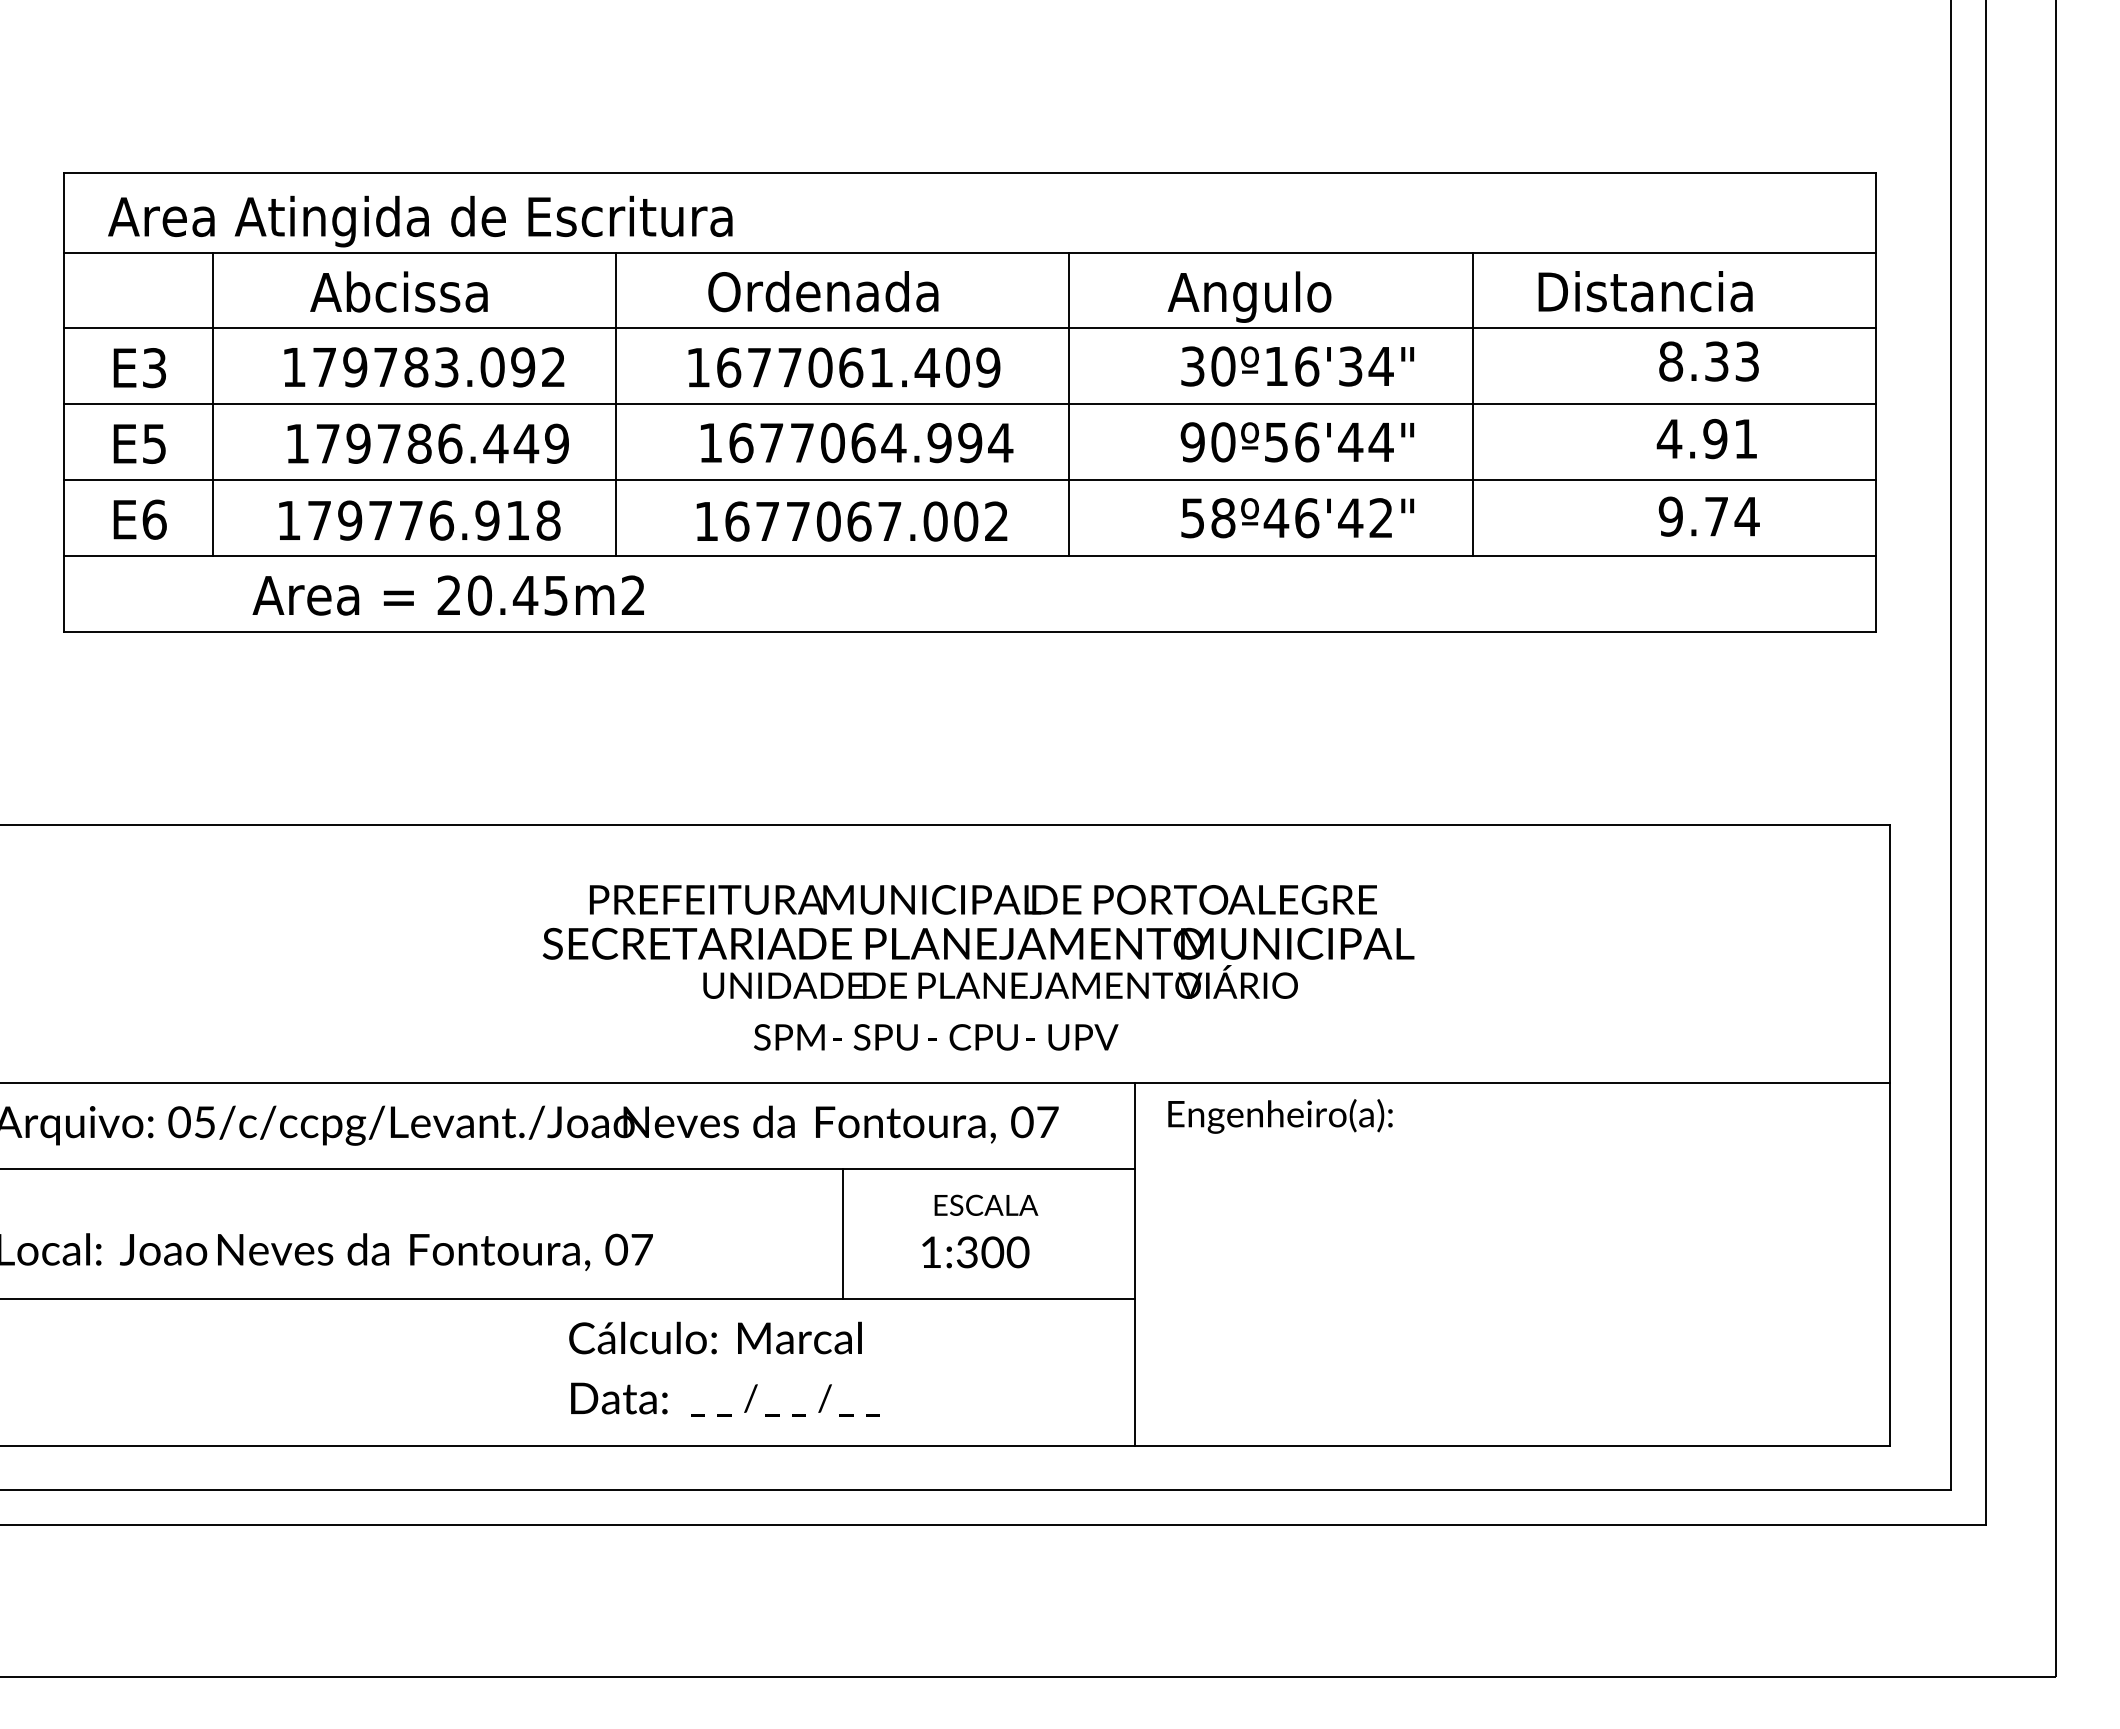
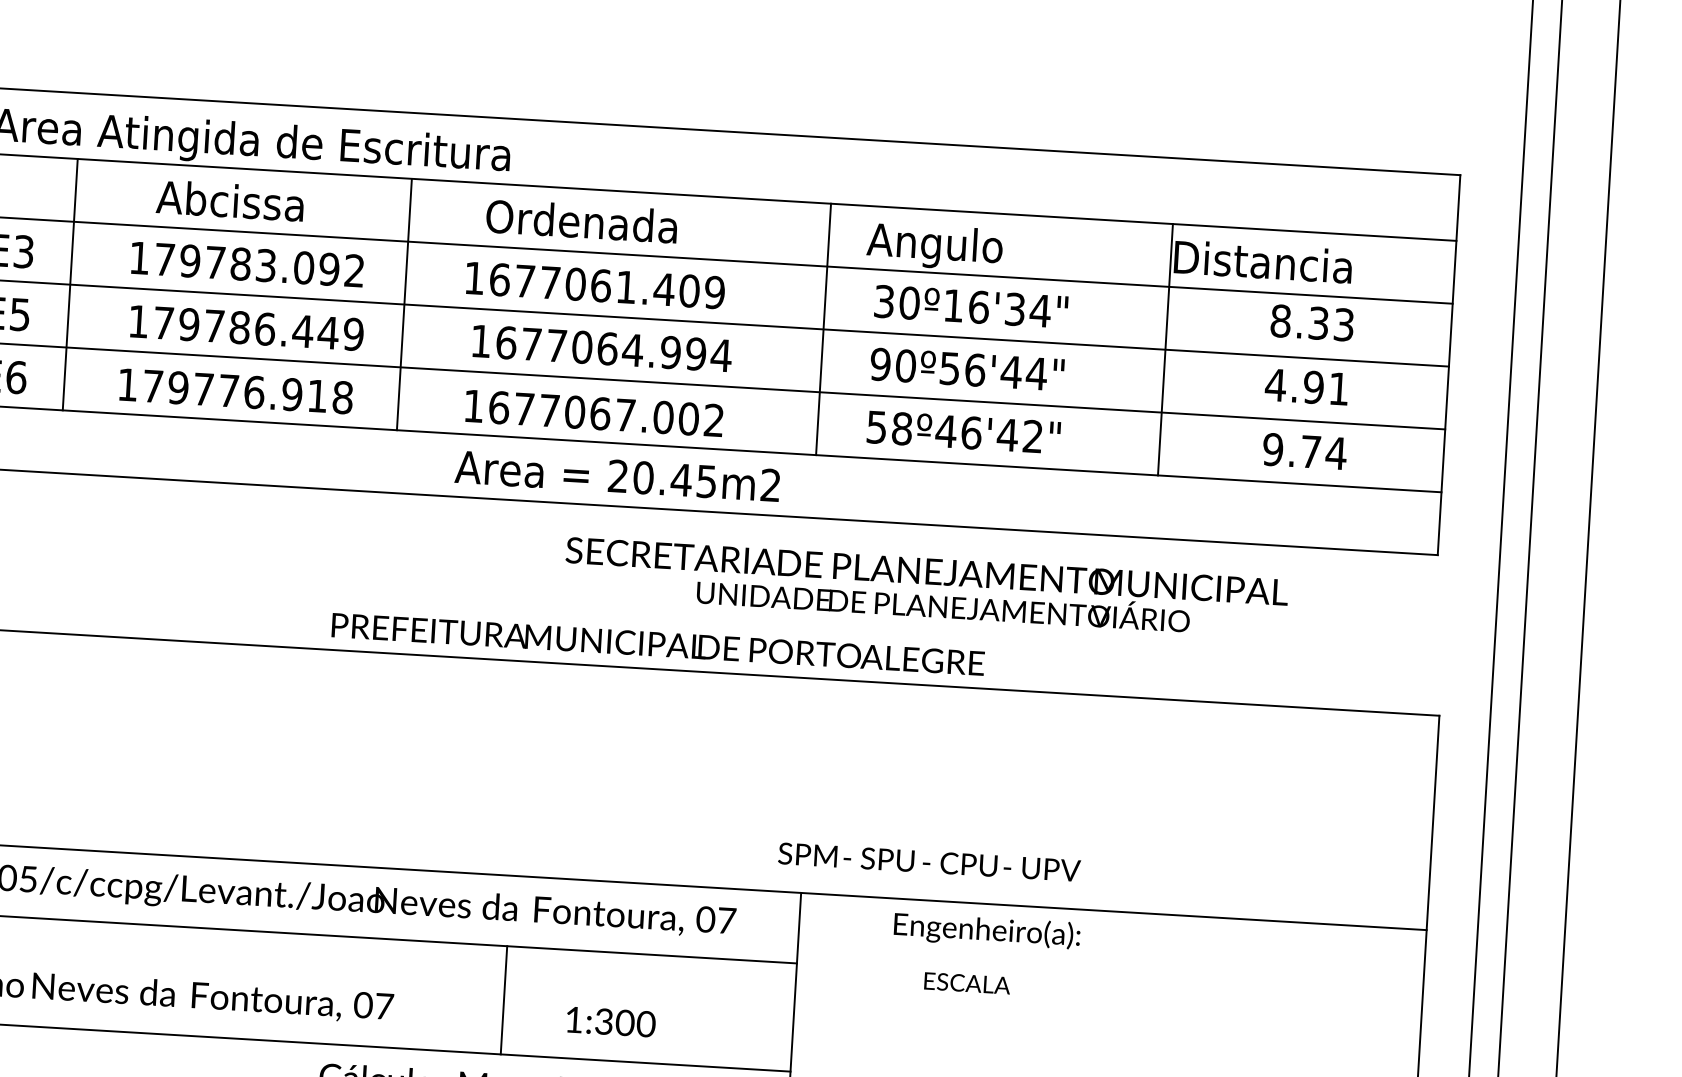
line: (1068, 403) -> (823, 328), moved
line: (1473, 403) -> (1165, 349), moved
text: (447, 595) -> (616, 476), moved
text: (983, 899) -> (658, 644), moved
text: (978, 962) -> (926, 586), moved
text: (936, 1037) -> (929, 862), moved
text: (1280, 1116) -> (987, 931), moved
text: (986, 1204) -> (967, 982), moved
line: (843, 1233) -> (504, 1000), moved
text: (975, 1252) -> (610, 1022), moved

